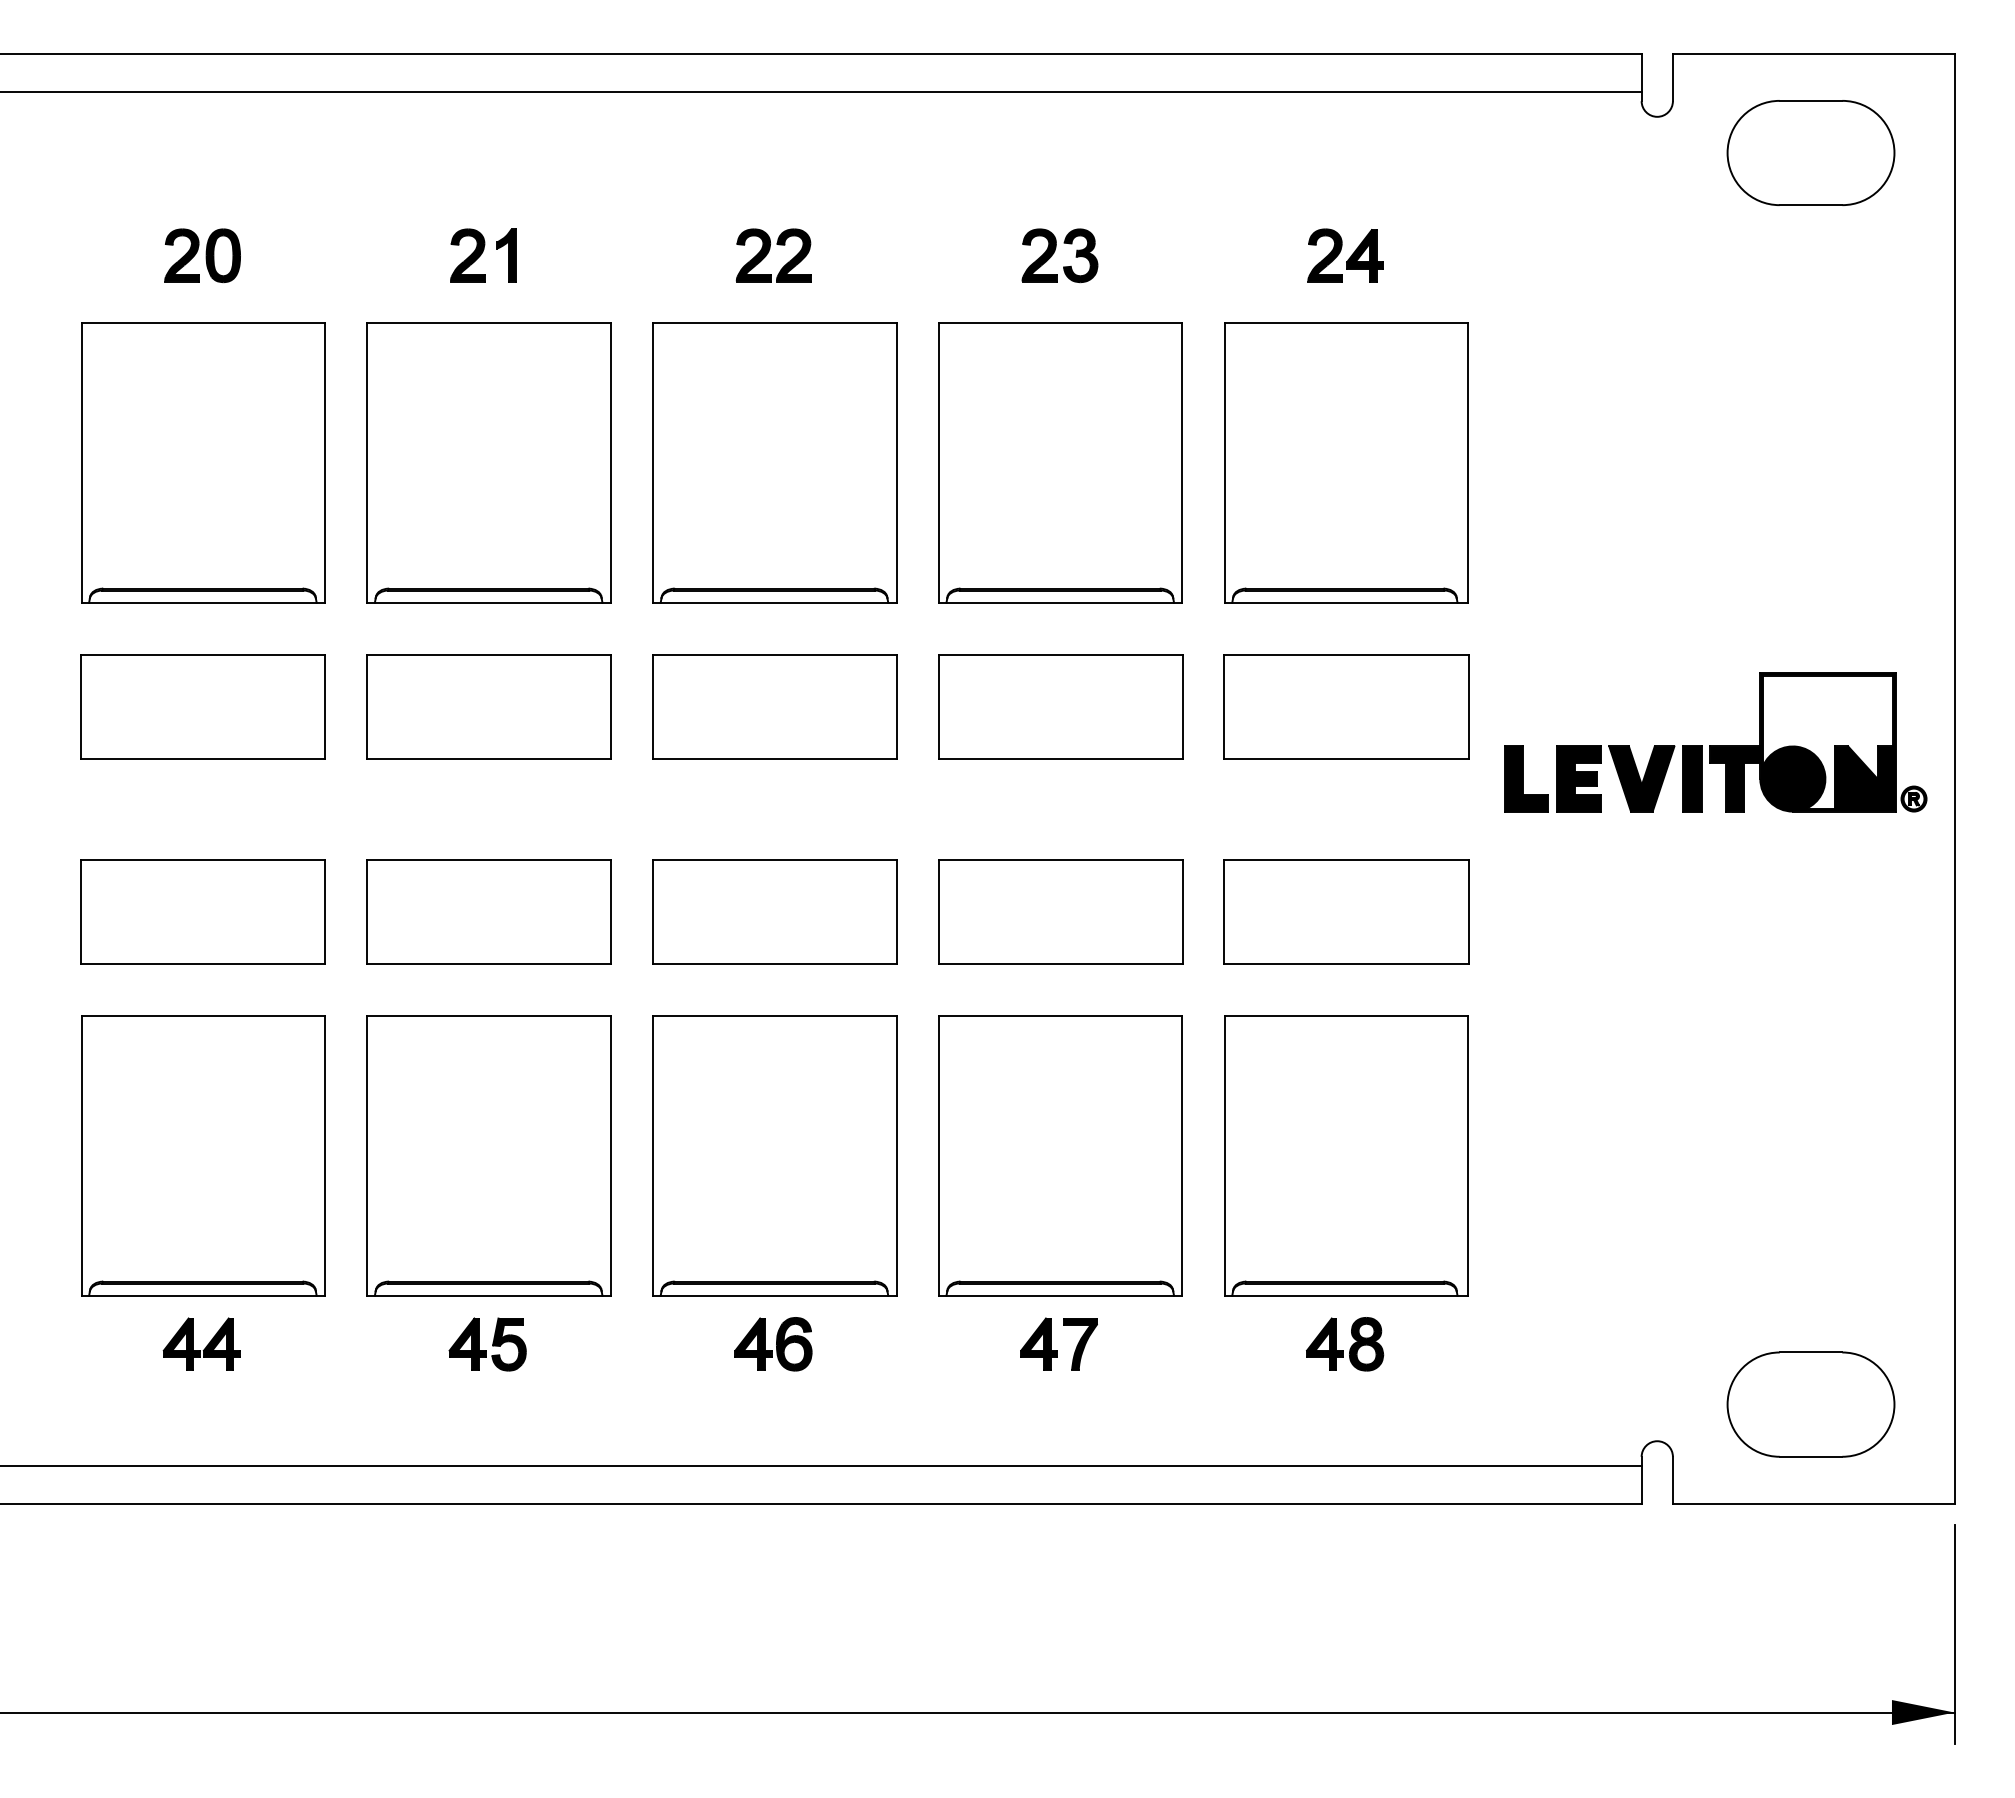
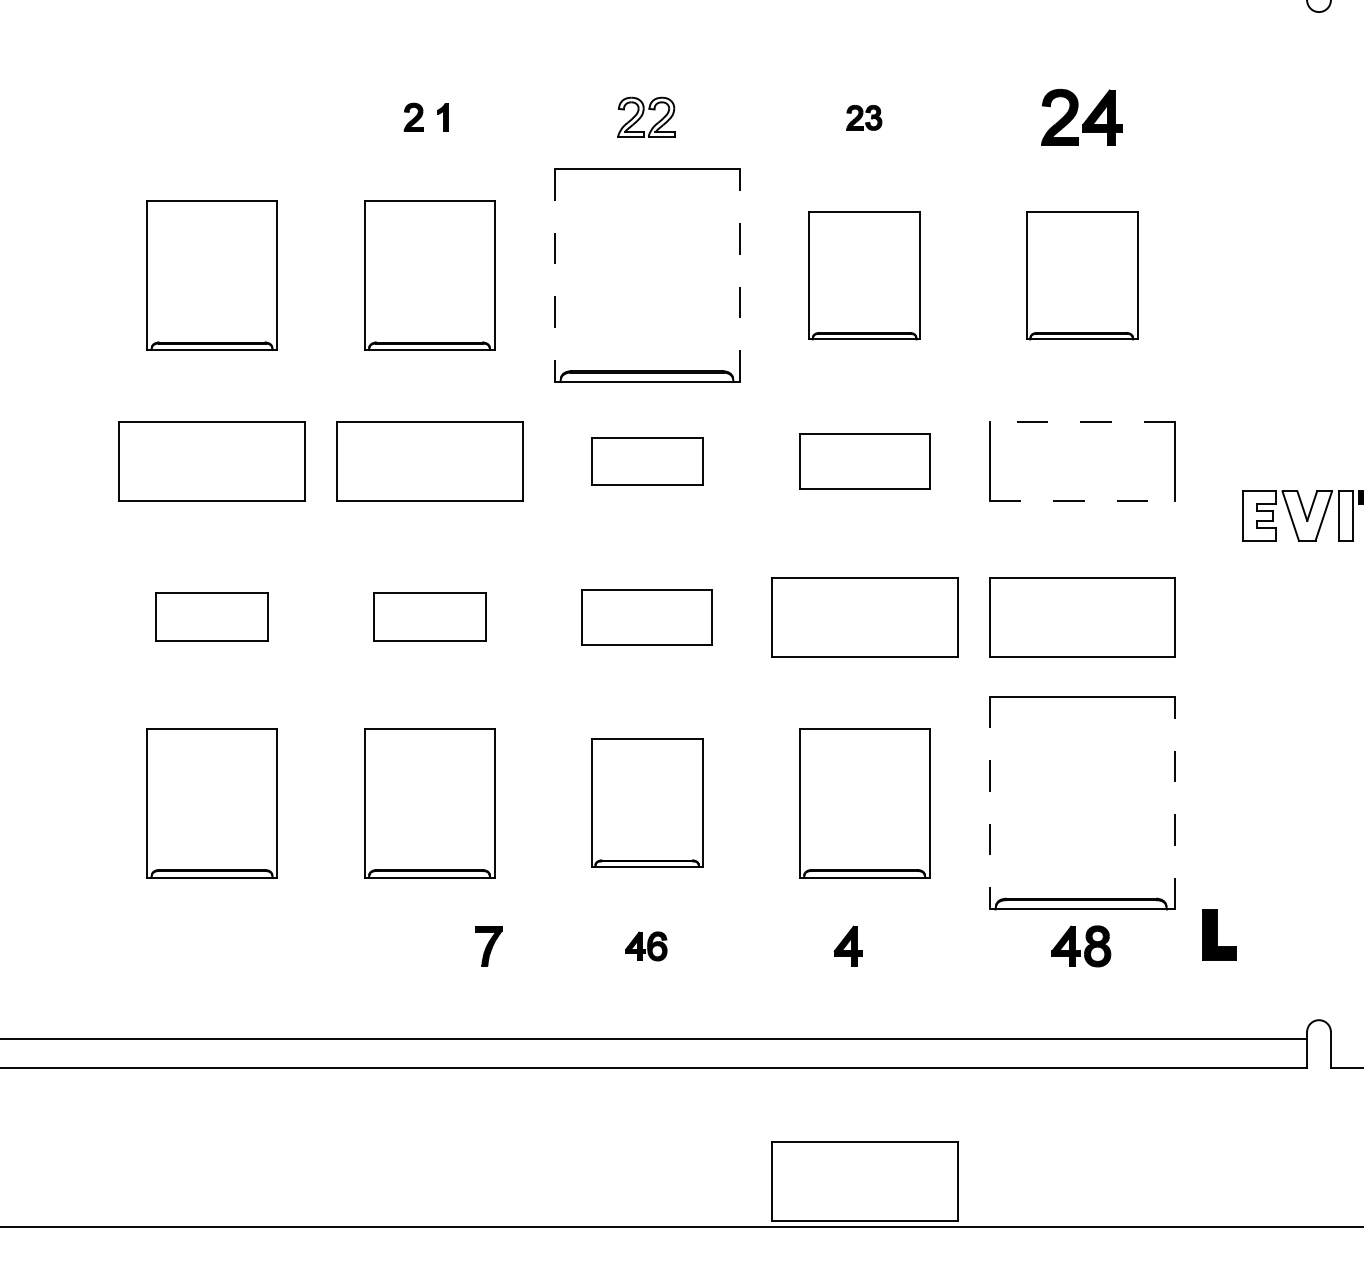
part: (202, 255) -> (211, 117), removed
part: (467, 255) -> (413, 117), size x0.7
part: (506, 255) -> (443, 117), size x0.7
fill: (753, 255) -> (631, 117), removed
fill: (793, 255) -> (661, 117), removed
part: (1059, 255) -> (863, 117), size x0.6
part: (1345, 255) -> (1081, 117), size x1.4
part: (203, 462) -> (212, 275), size x0.7
part: (488, 462) -> (429, 275), size x0.7
part: (1060, 462) -> (864, 275), size x0.6
part: (1346, 462) -> (1082, 275), size x0.6
line: (653, 463) -> (554, 275), solid -> dashed
line: (896, 463) -> (739, 275), solid -> dashed
line: (1345, 654) -> (1081, 421), solid -> dashed
part: (774, 706) -> (647, 460), size x0.6
part: (1060, 706) -> (864, 460), size x0.7
line: (1346, 759) -> (1082, 501), solid -> dashed
part: (1526, 778) -> (1219, 934), moved
fill: (1578, 778) -> (1259, 515), removed
fill: (1641, 778) -> (1306, 515), removed
fill: (1692, 778) -> (1345, 515), removed
part: (202, 911) -> (211, 616), size x0.6
part: (488, 911) -> (429, 616), size x0.6
part: (774, 911) -> (647, 616), size x0.7
part: (203, 1155) -> (212, 802), size x0.7
part: (488, 1155) -> (429, 802), size x0.7
part: (774, 1155) -> (647, 802), size x0.6
part: (1060, 1155) -> (864, 802), size x0.7
line: (1224, 1155) -> (989, 802), solid -> dashed
line: (1468, 1155) -> (1175, 802), solid -> dashed
part: (201, 1343) -> (210, 945), removed
part: (487, 1344) -> (428, 946), removed
part: (773, 1344) -> (646, 946), size x0.7
part: (1080, 1344) -> (488, 946), moved
part: (1060, 1652) -> (864, 1181), added

